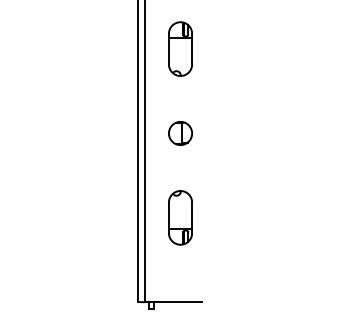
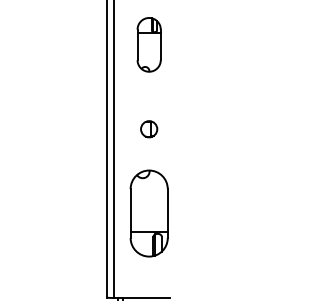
part: (180, 133) -> (149, 129), size x0.7
part: (180, 217) -> (149, 213), size x1.6

